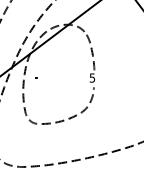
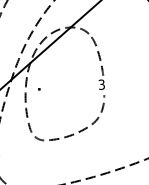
text: (92, 77) -> (101, 84), 5 -> 3

